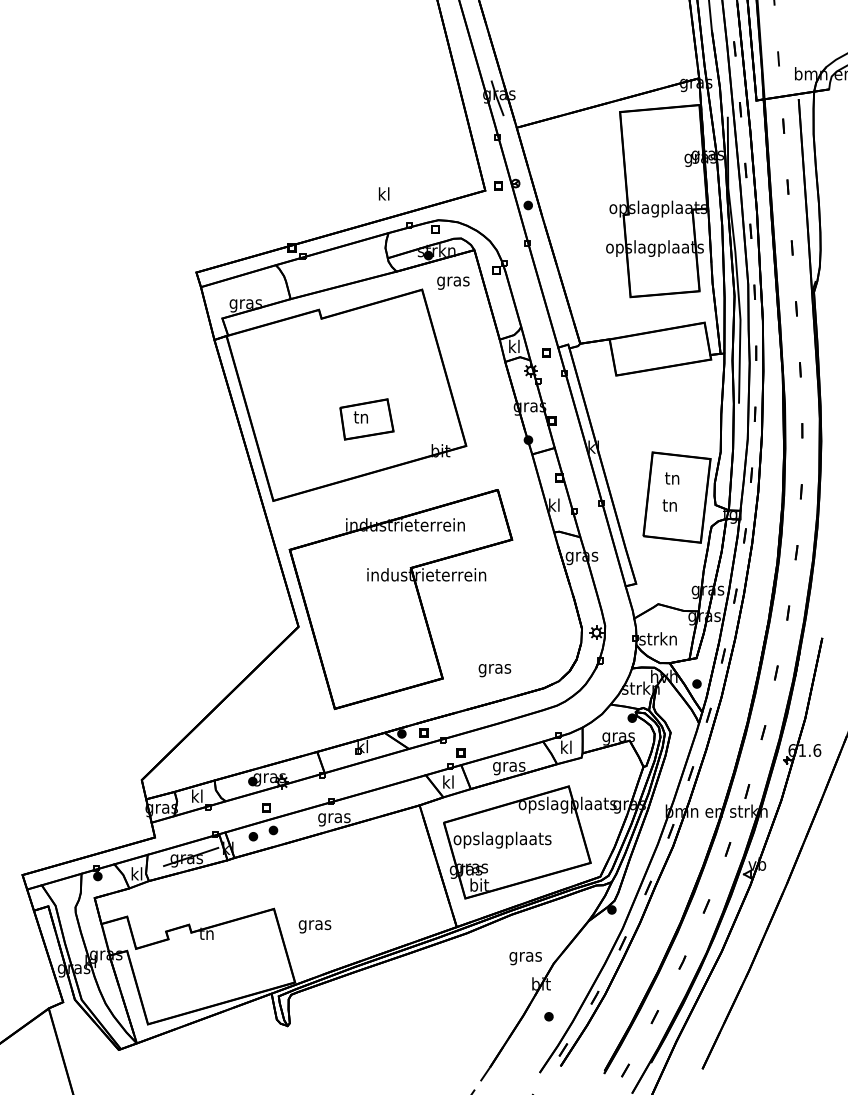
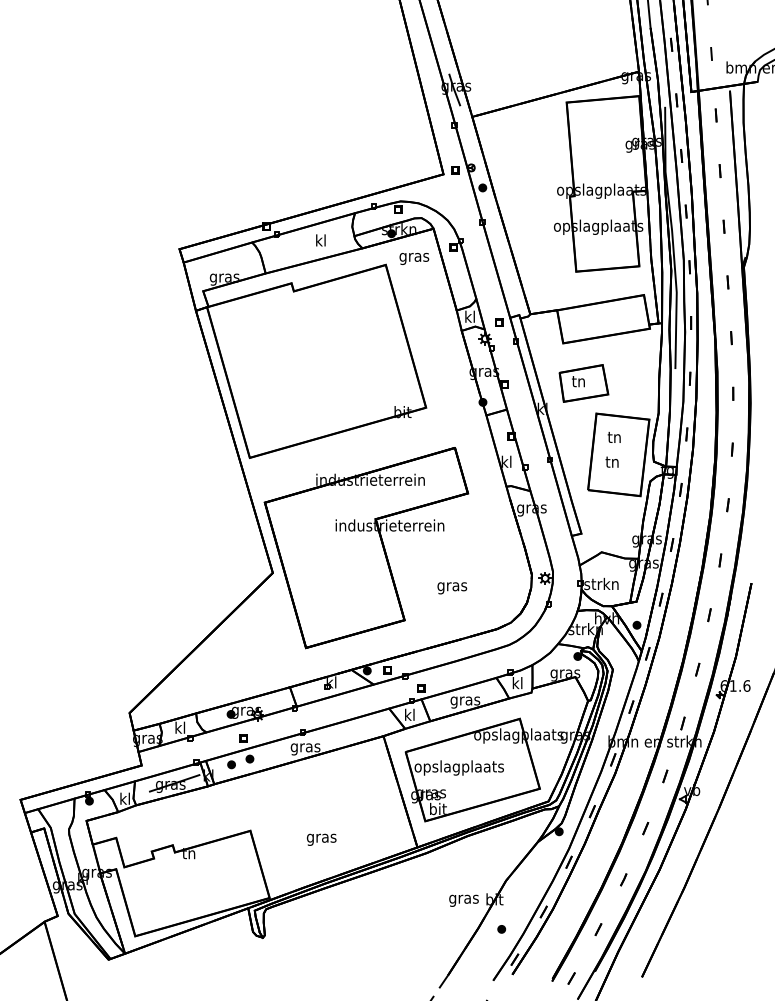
text: (383, 193) -> (320, 240), moved
part: (366, 419) -> (583, 383), moved
text: (494, 670) -> (451, 588), moved
text: (314, 926) -> (321, 839), moved
text: (525, 958) -> (463, 900), moved

